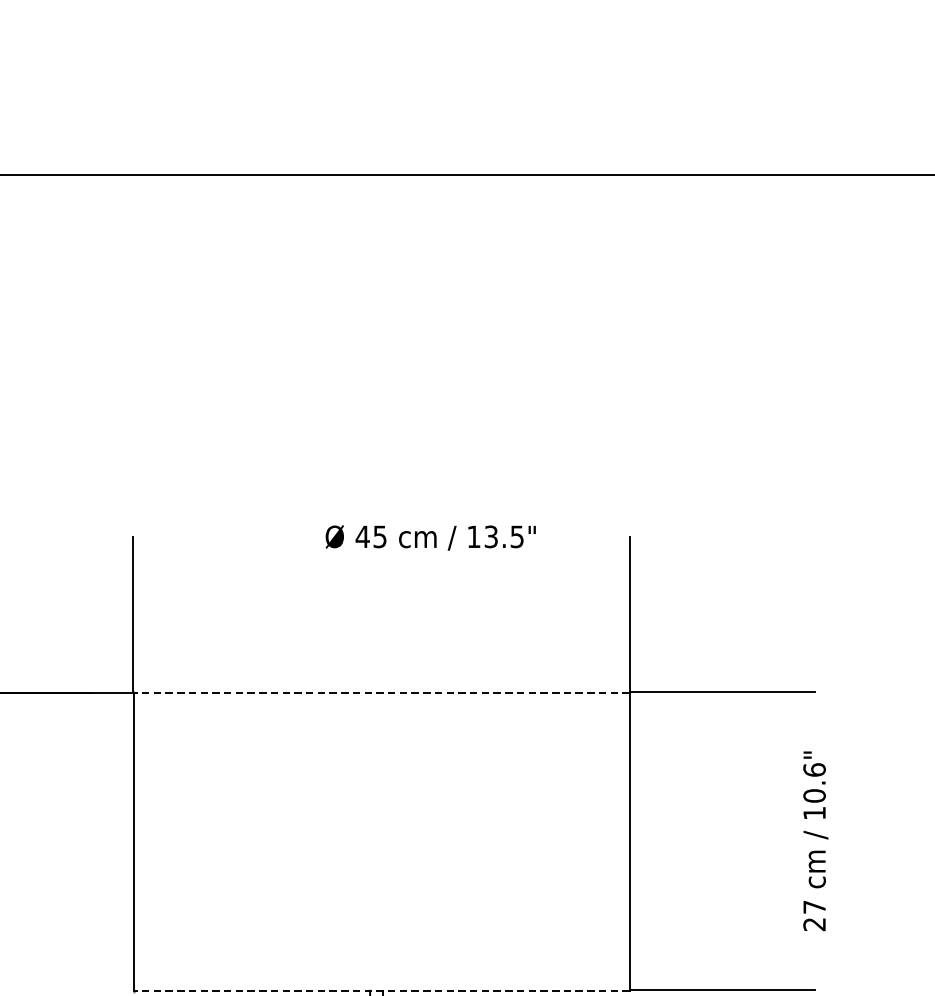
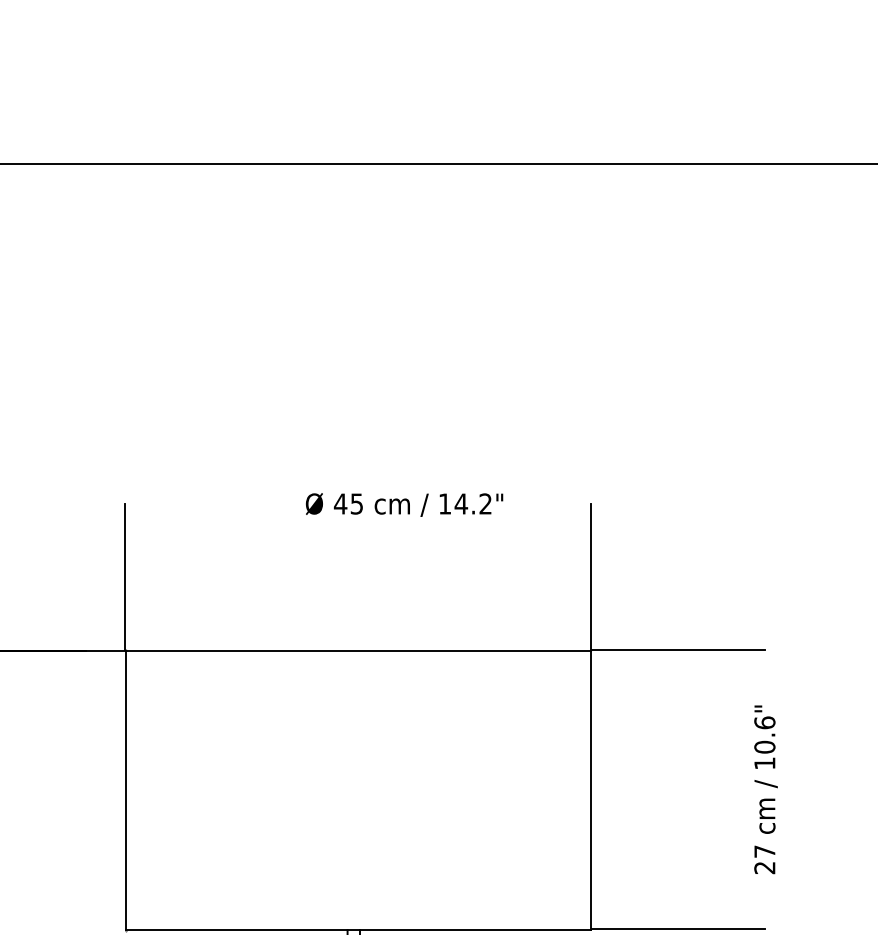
text: (503, 536) -> (472, 503), 13.5" -> 14.2"
line: (381, 692) -> (358, 650), dashed -> solid
line: (381, 991) -> (358, 930), dashed -> solid

